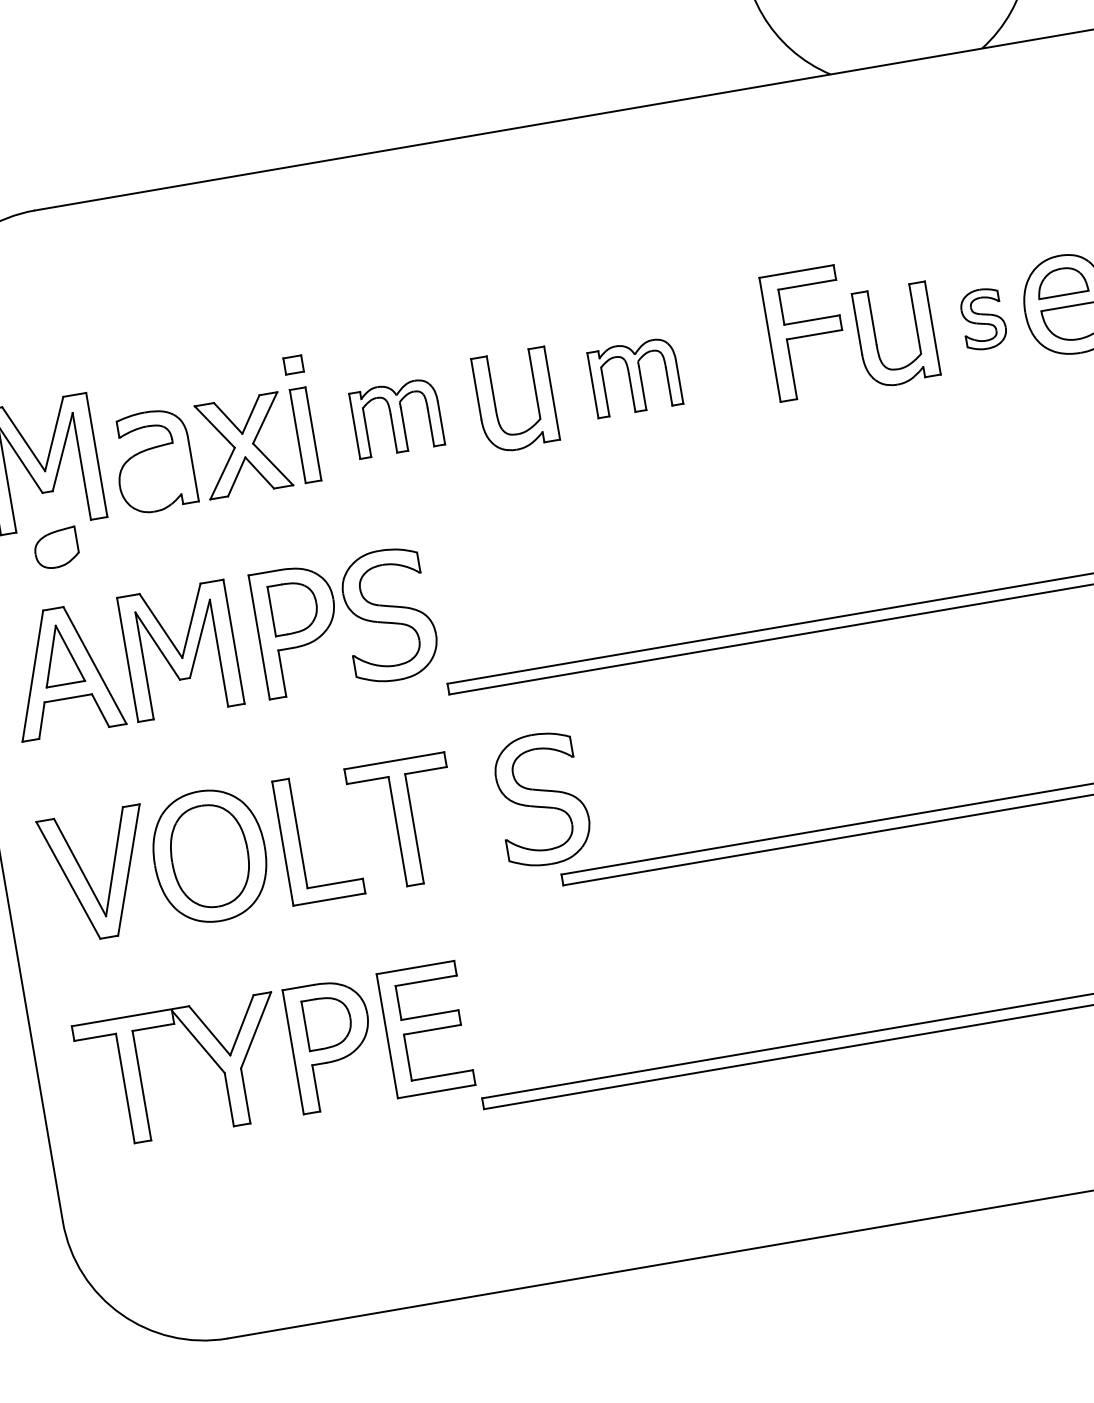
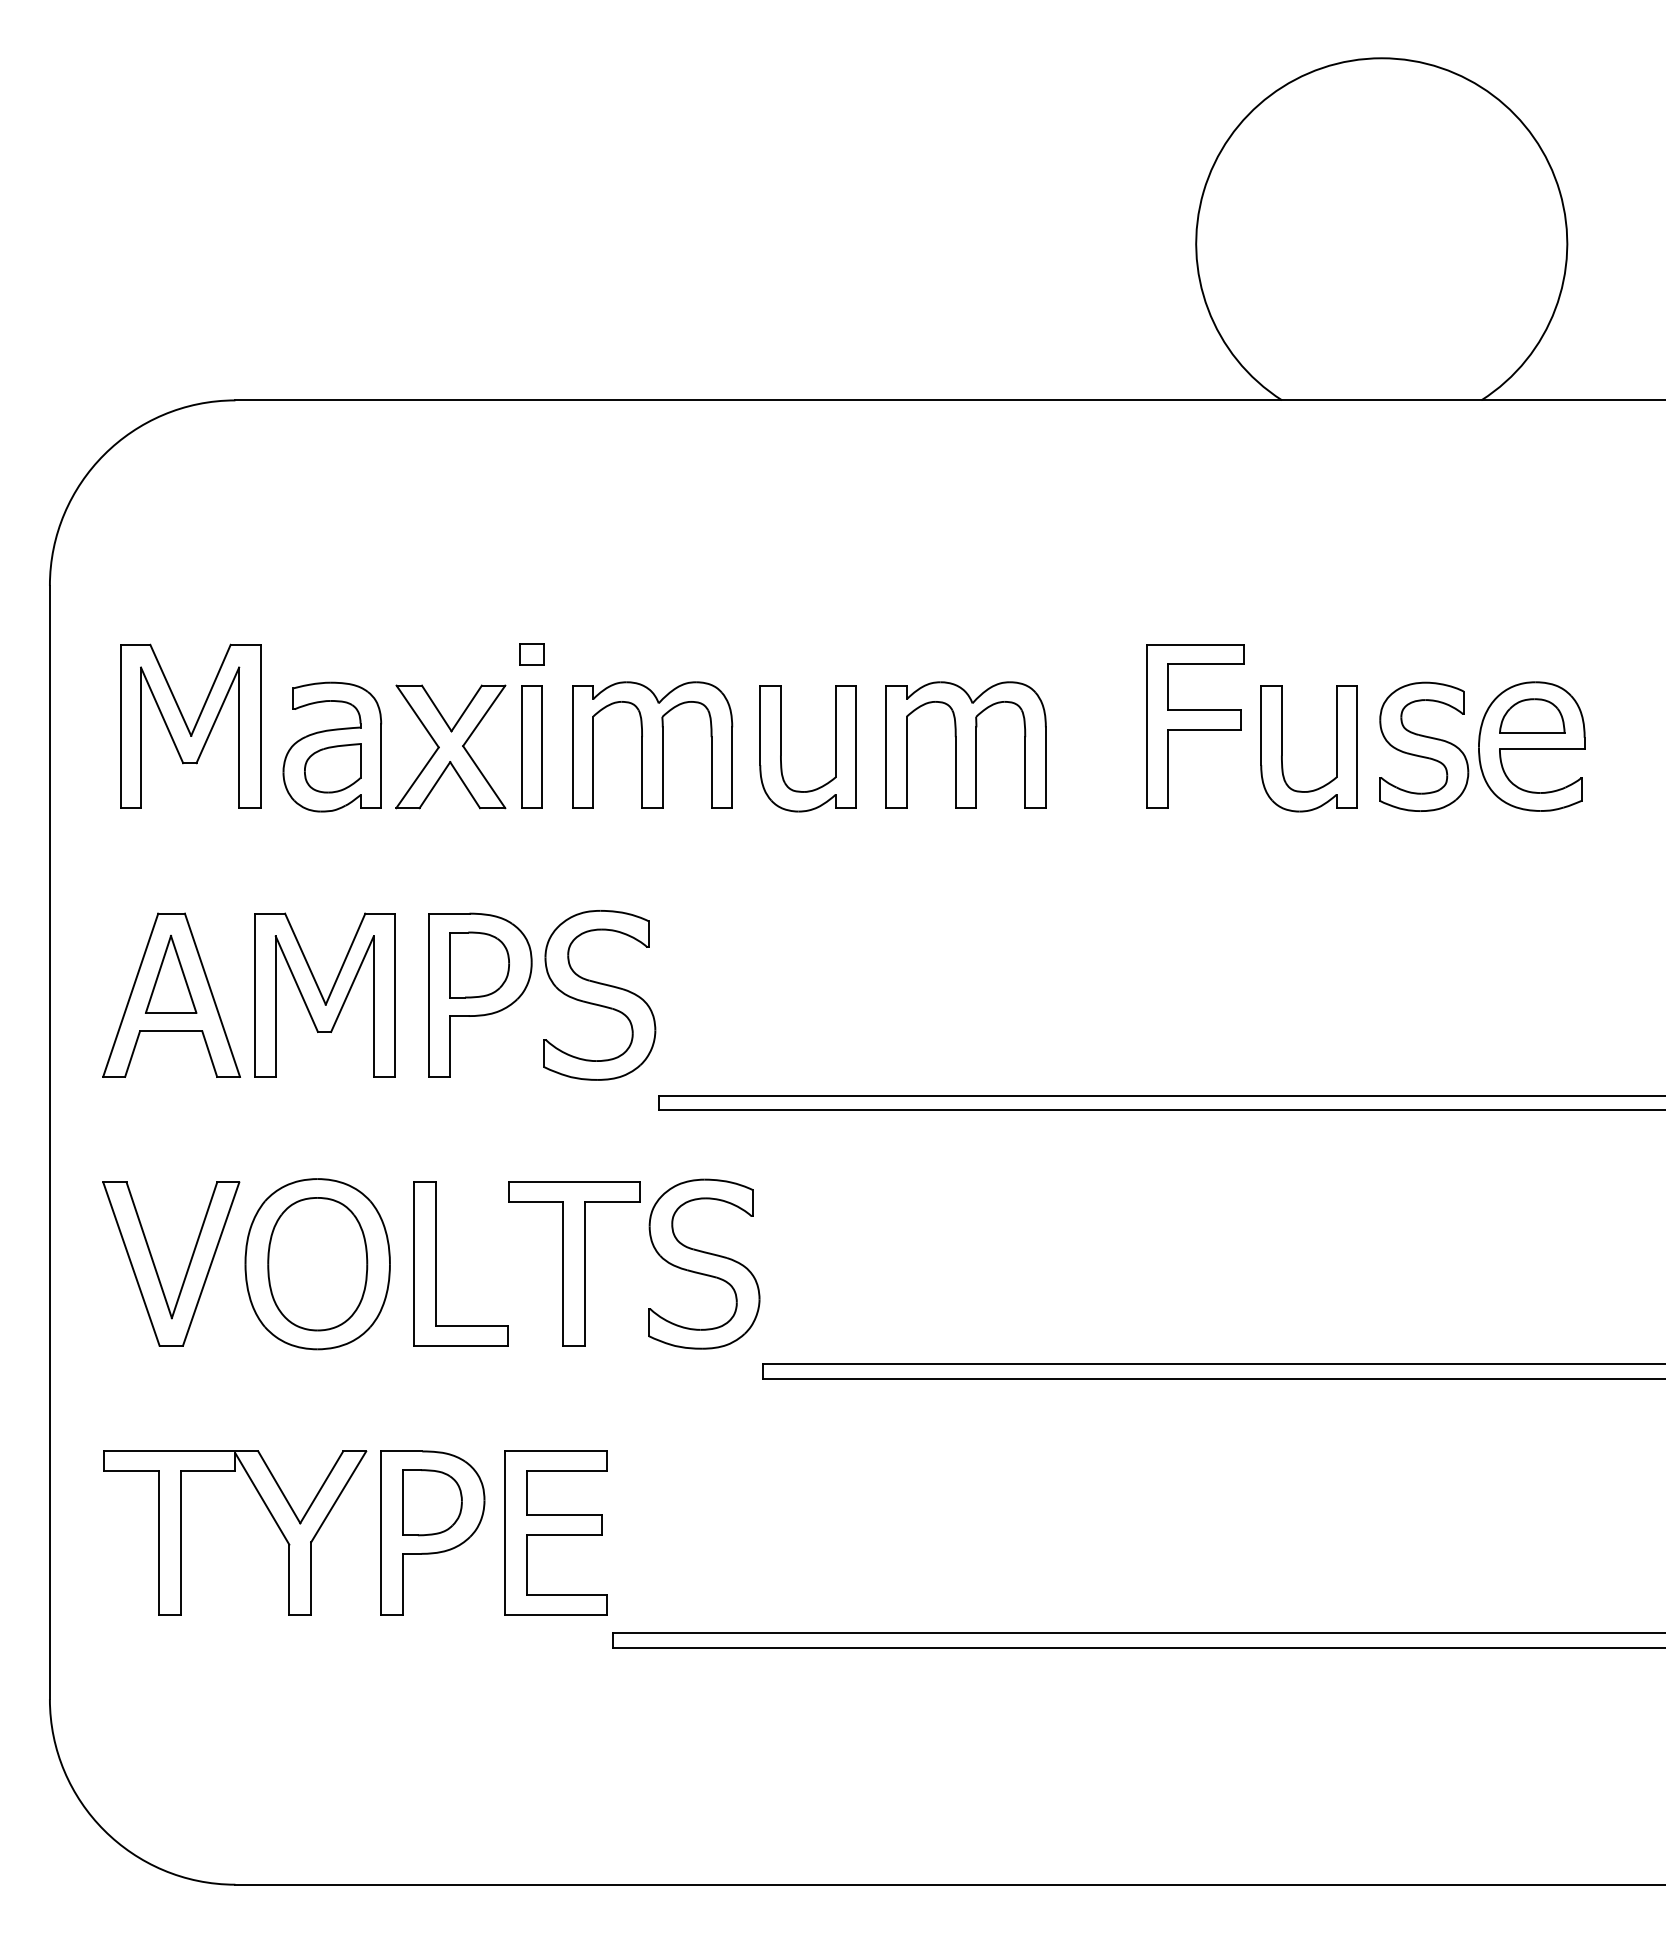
part: (983, 319) -> (1424, 746), size x1.67
part: (634, 377) -> (965, 744), size x1.43
part: (396, 417) -> (652, 744), size x1.43
part: (56, 548) -> (332, 768), moved
part: (542, 798) -> (704, 1263), moved

